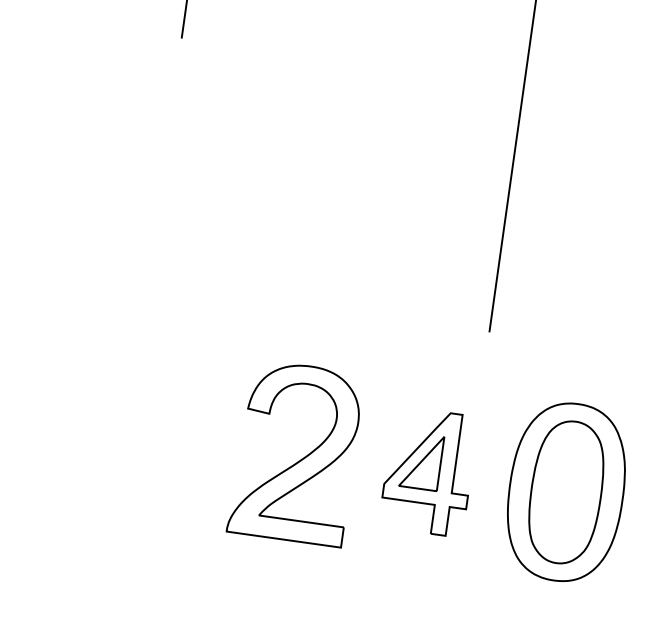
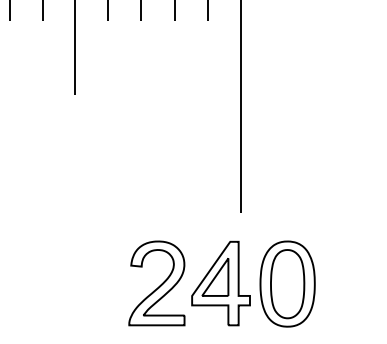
part: (427, 471) -> (220, 283), size x1.43

